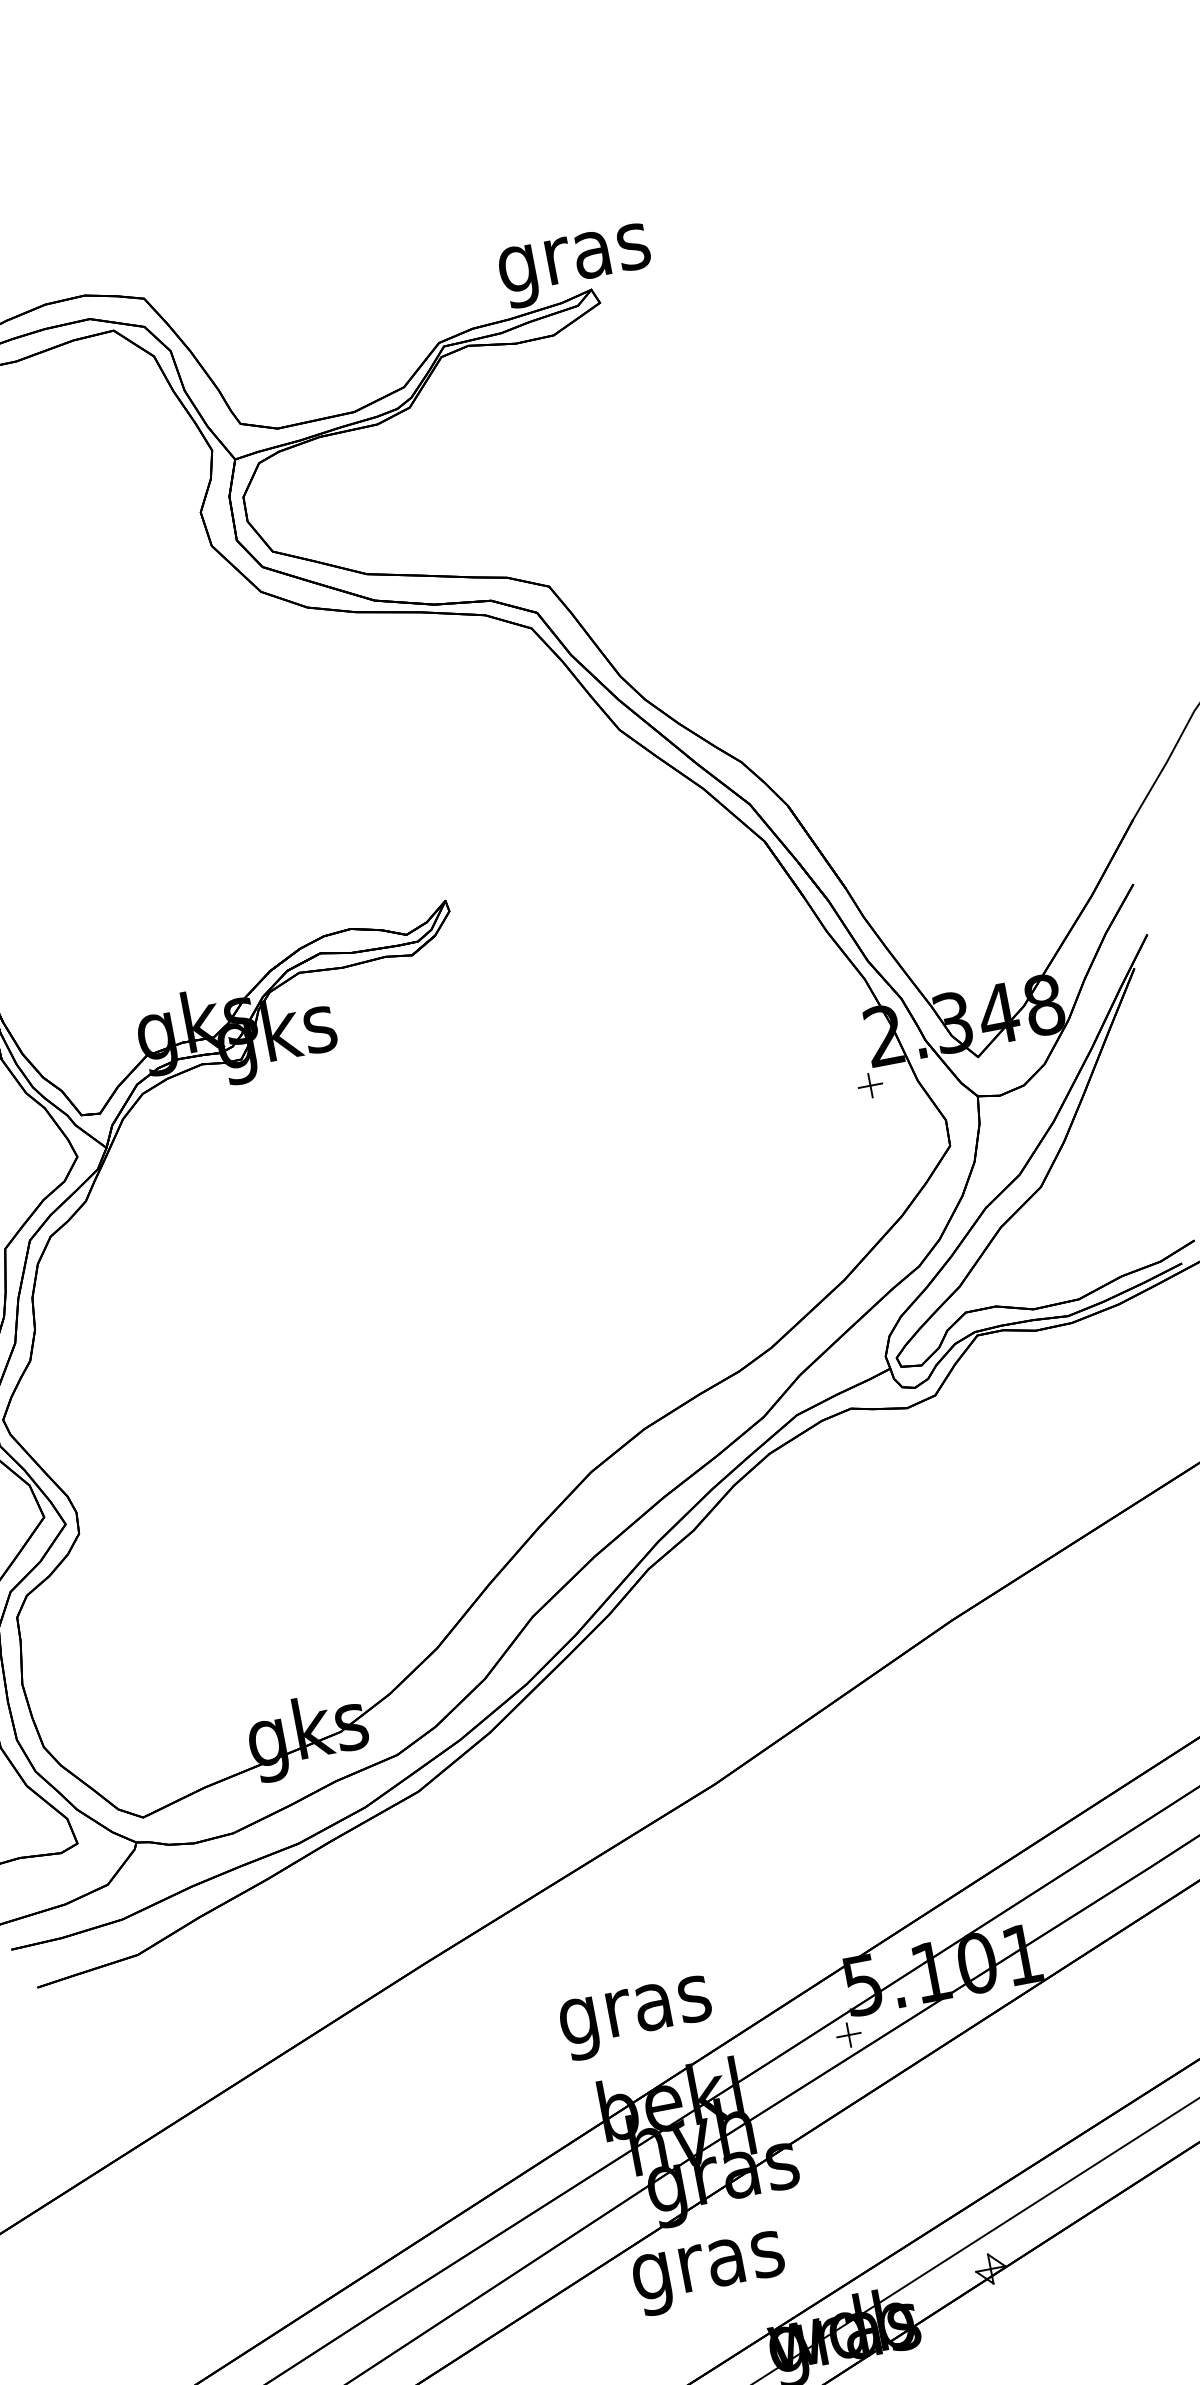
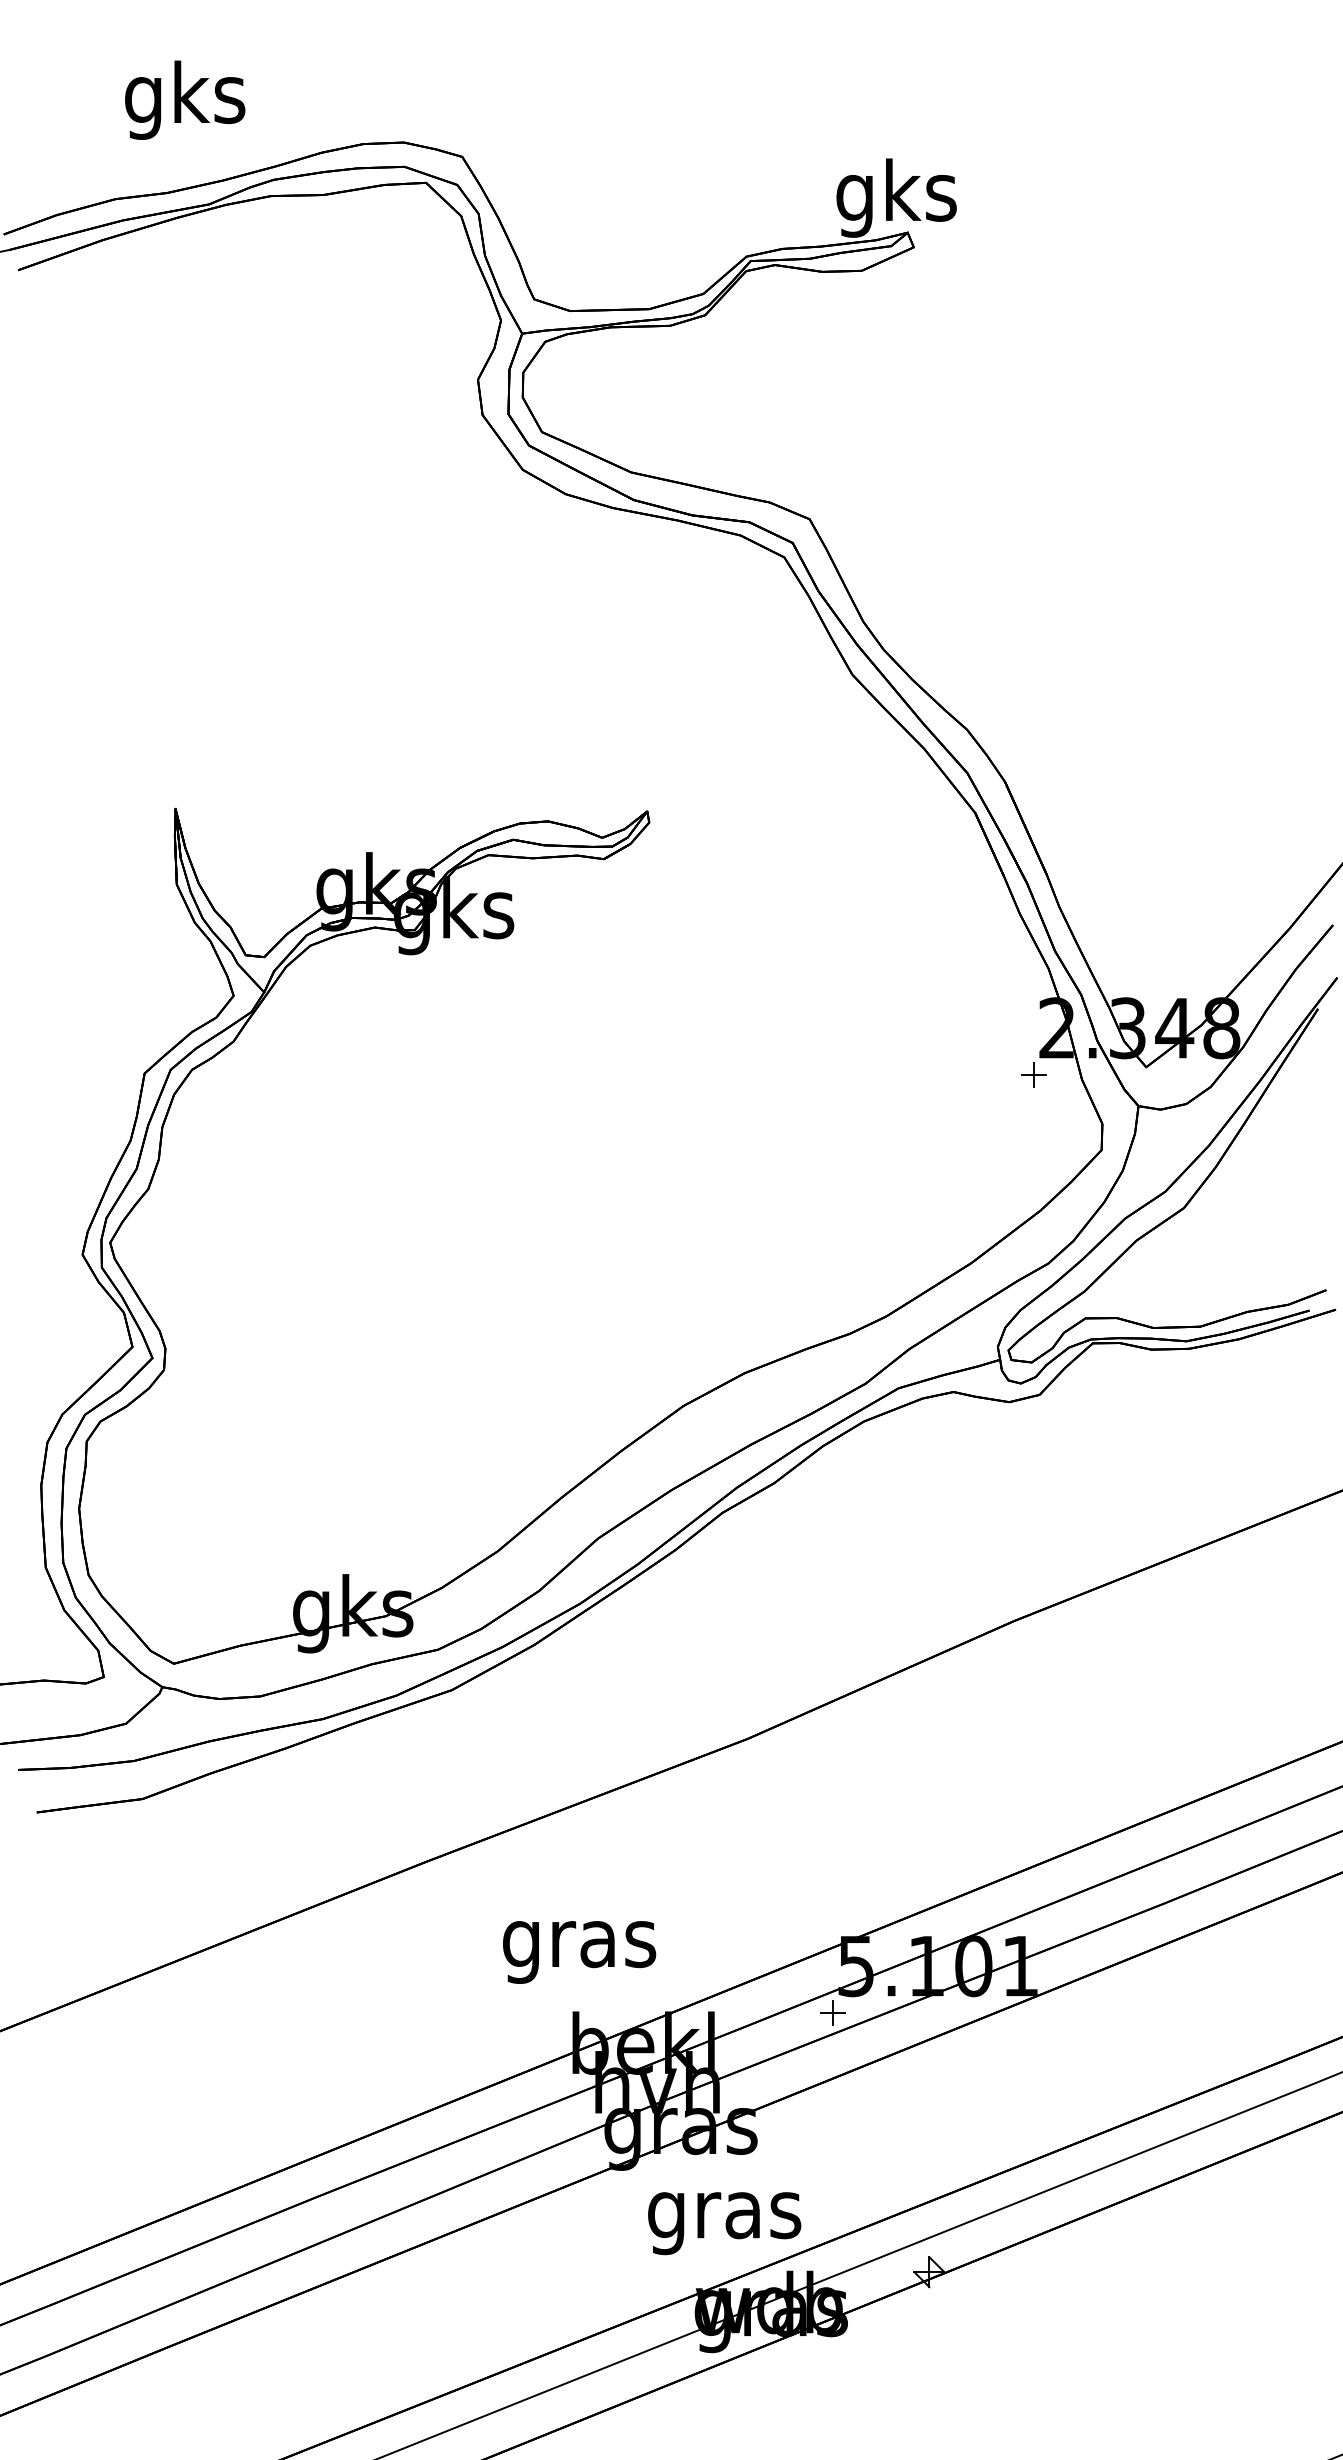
text: (573, 257) -> (896, 197), gras -> gks
text: (636, 2018) -> (579, 1952), moved
text: (709, 2273) -> (724, 2223), moved

